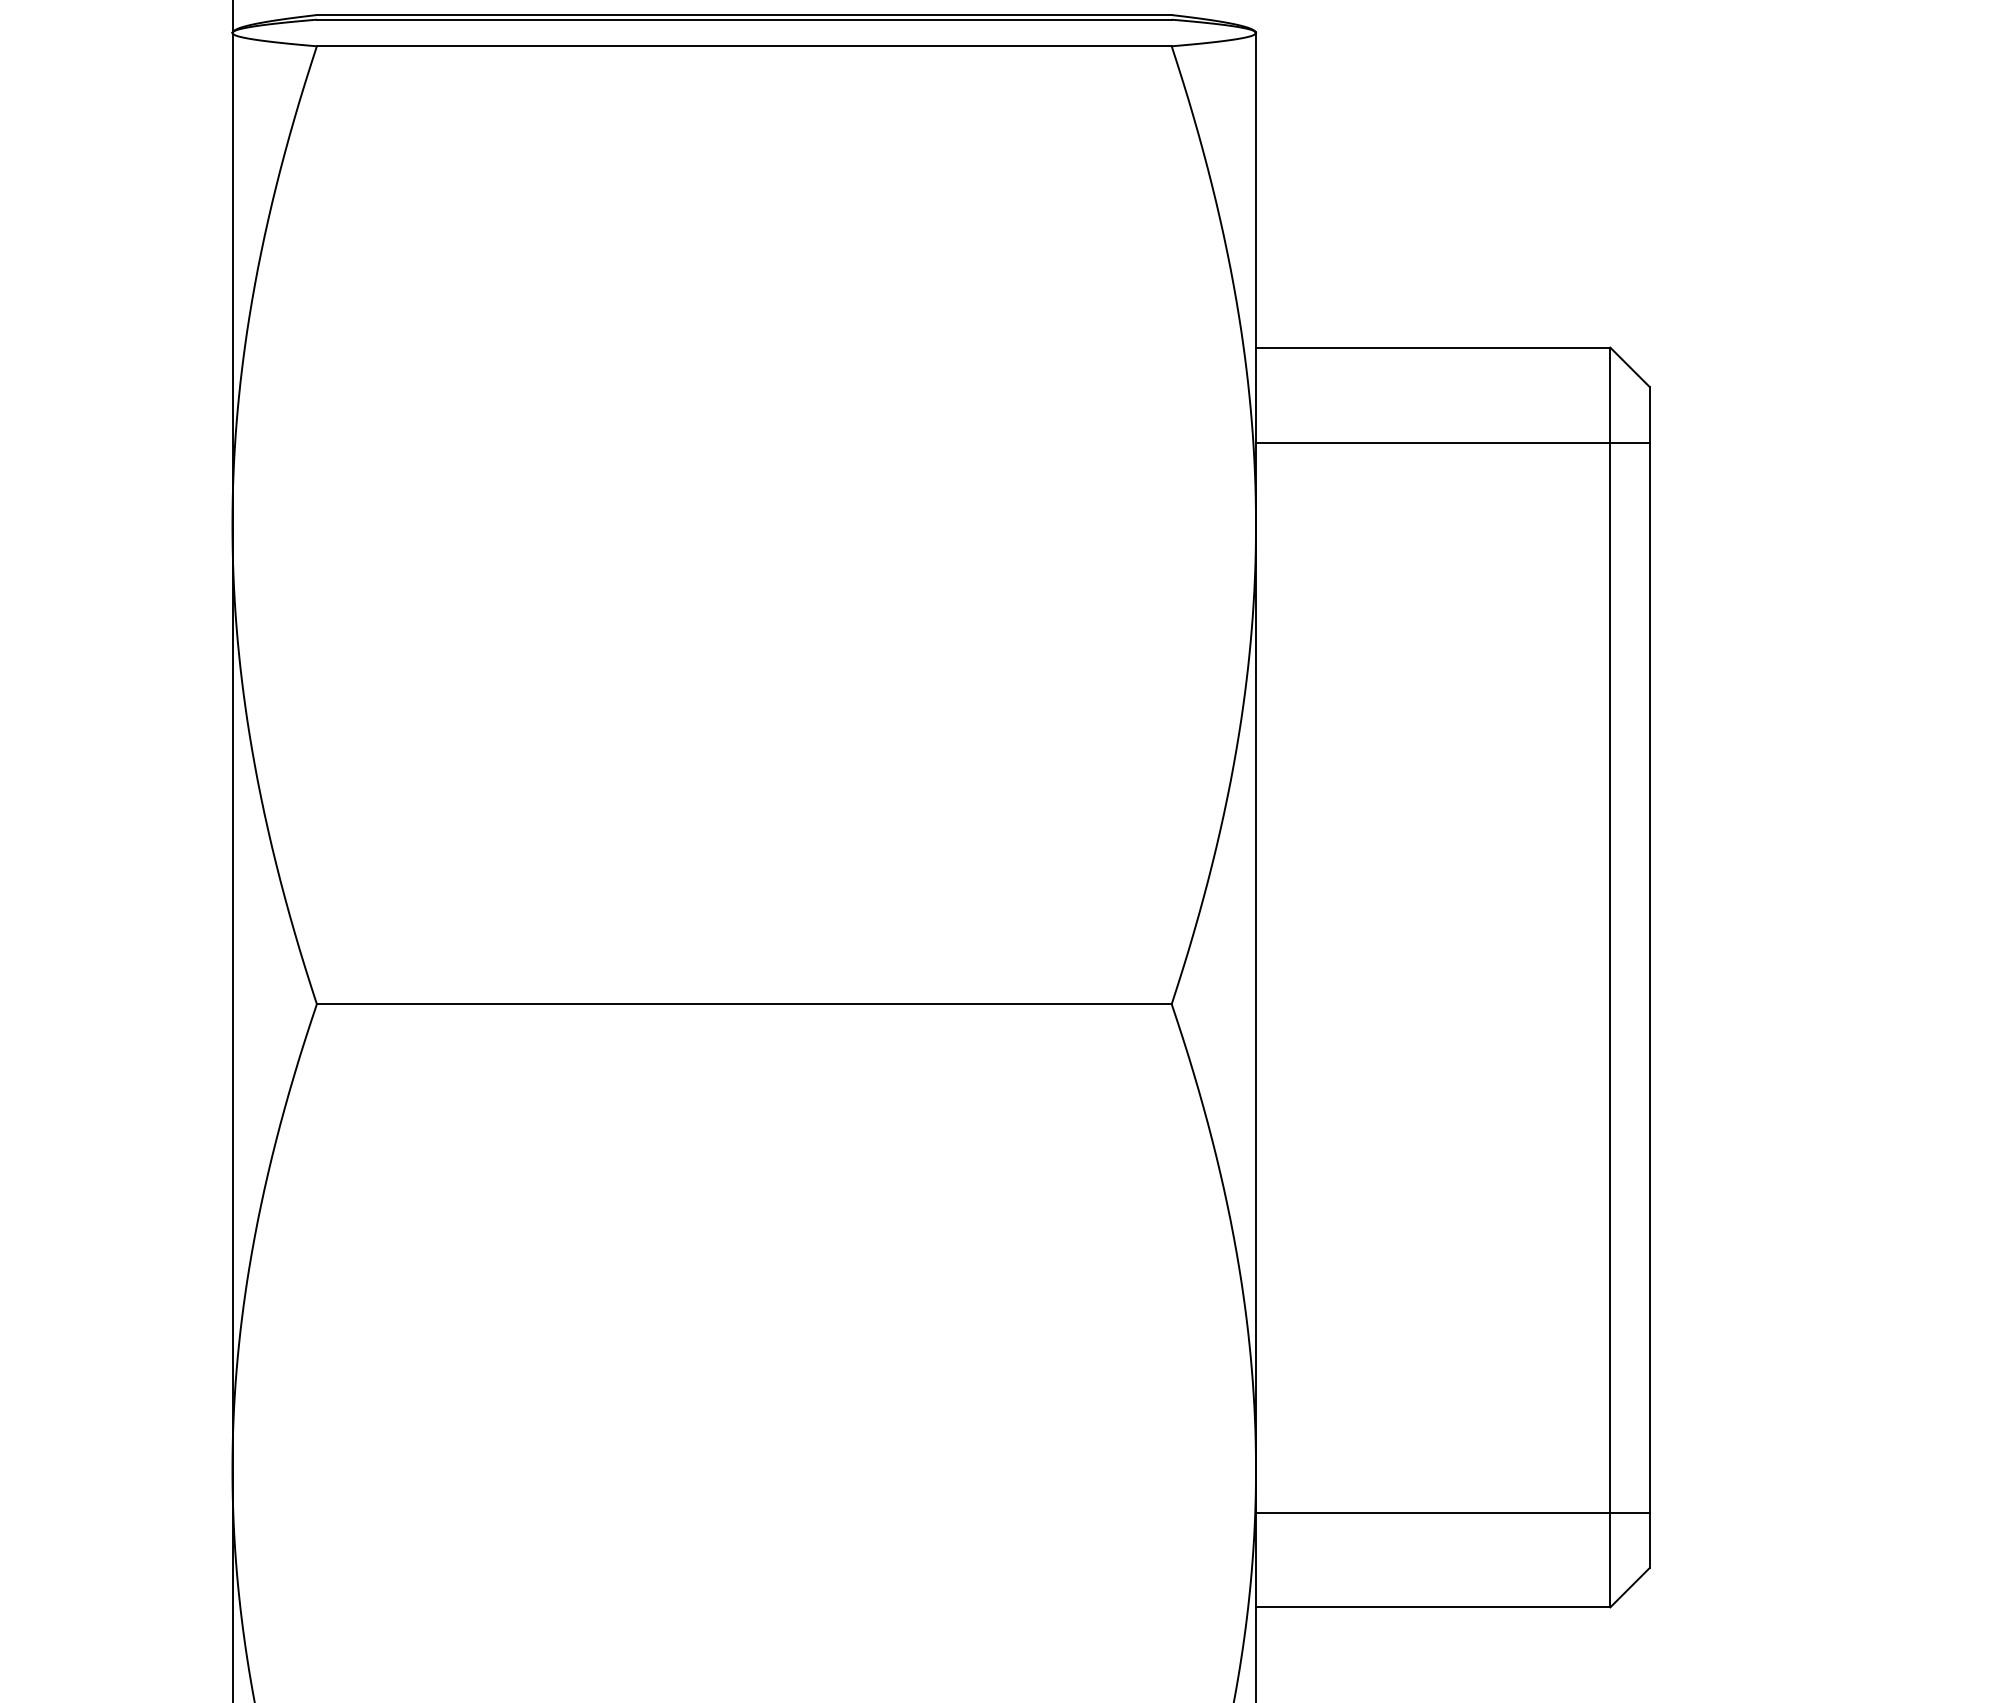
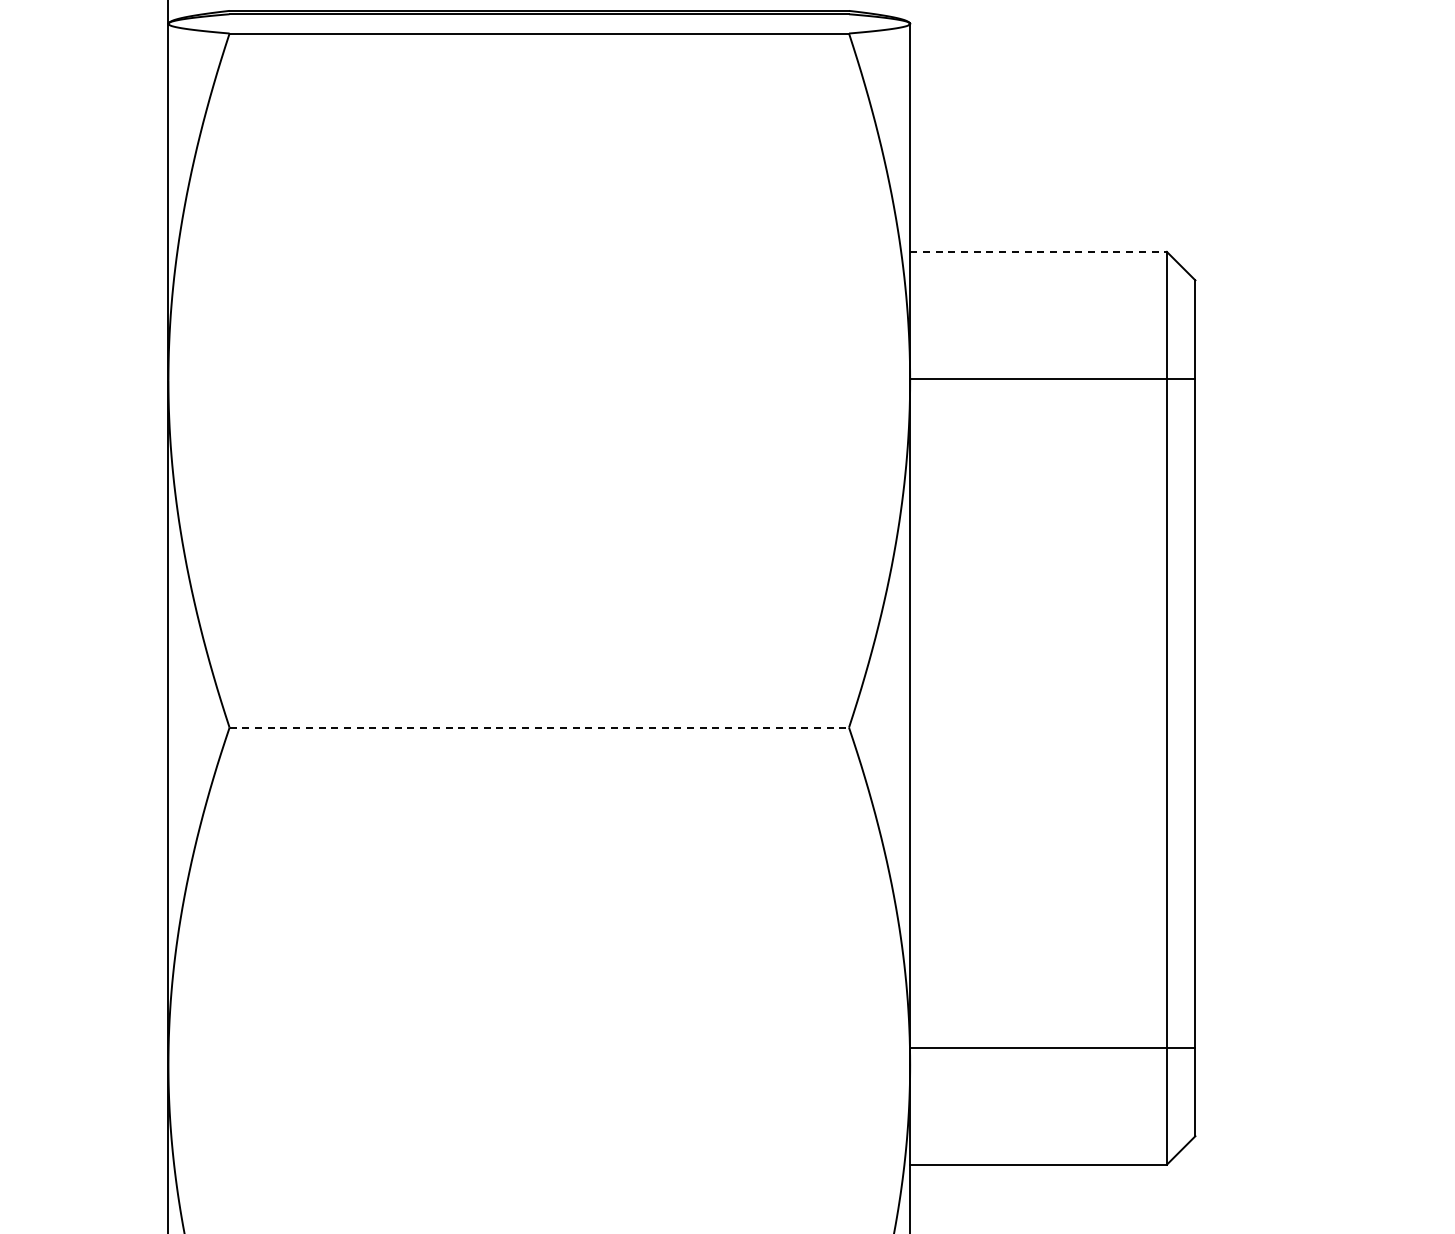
line: (1434, 347) -> (1039, 251), solid -> dashed
line: (1452, 442) -> (1052, 378), moved
line: (744, 1003) -> (539, 727), solid -> dashed
line: (1452, 1511) -> (1052, 1047), moved

